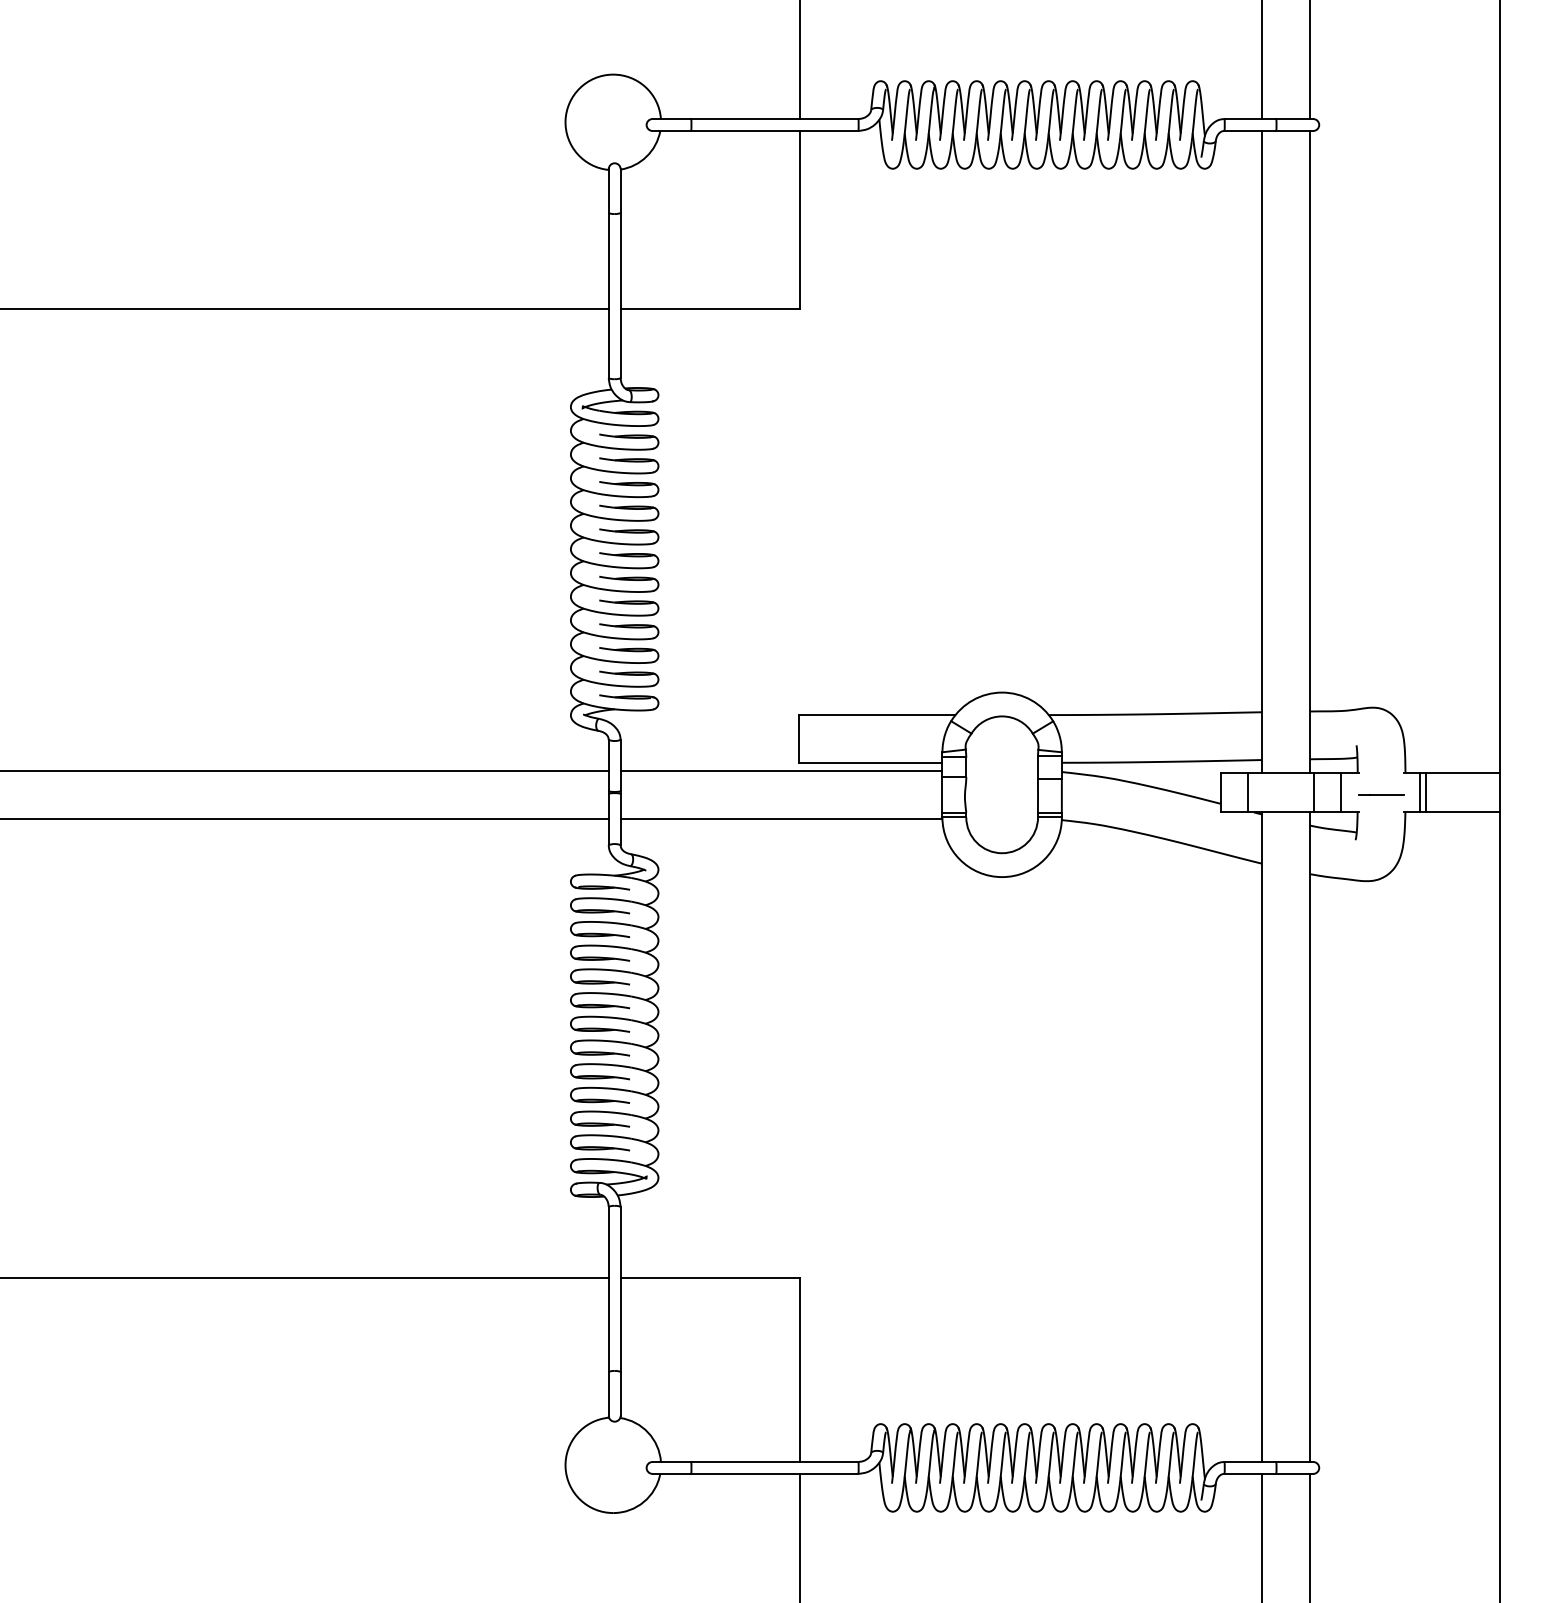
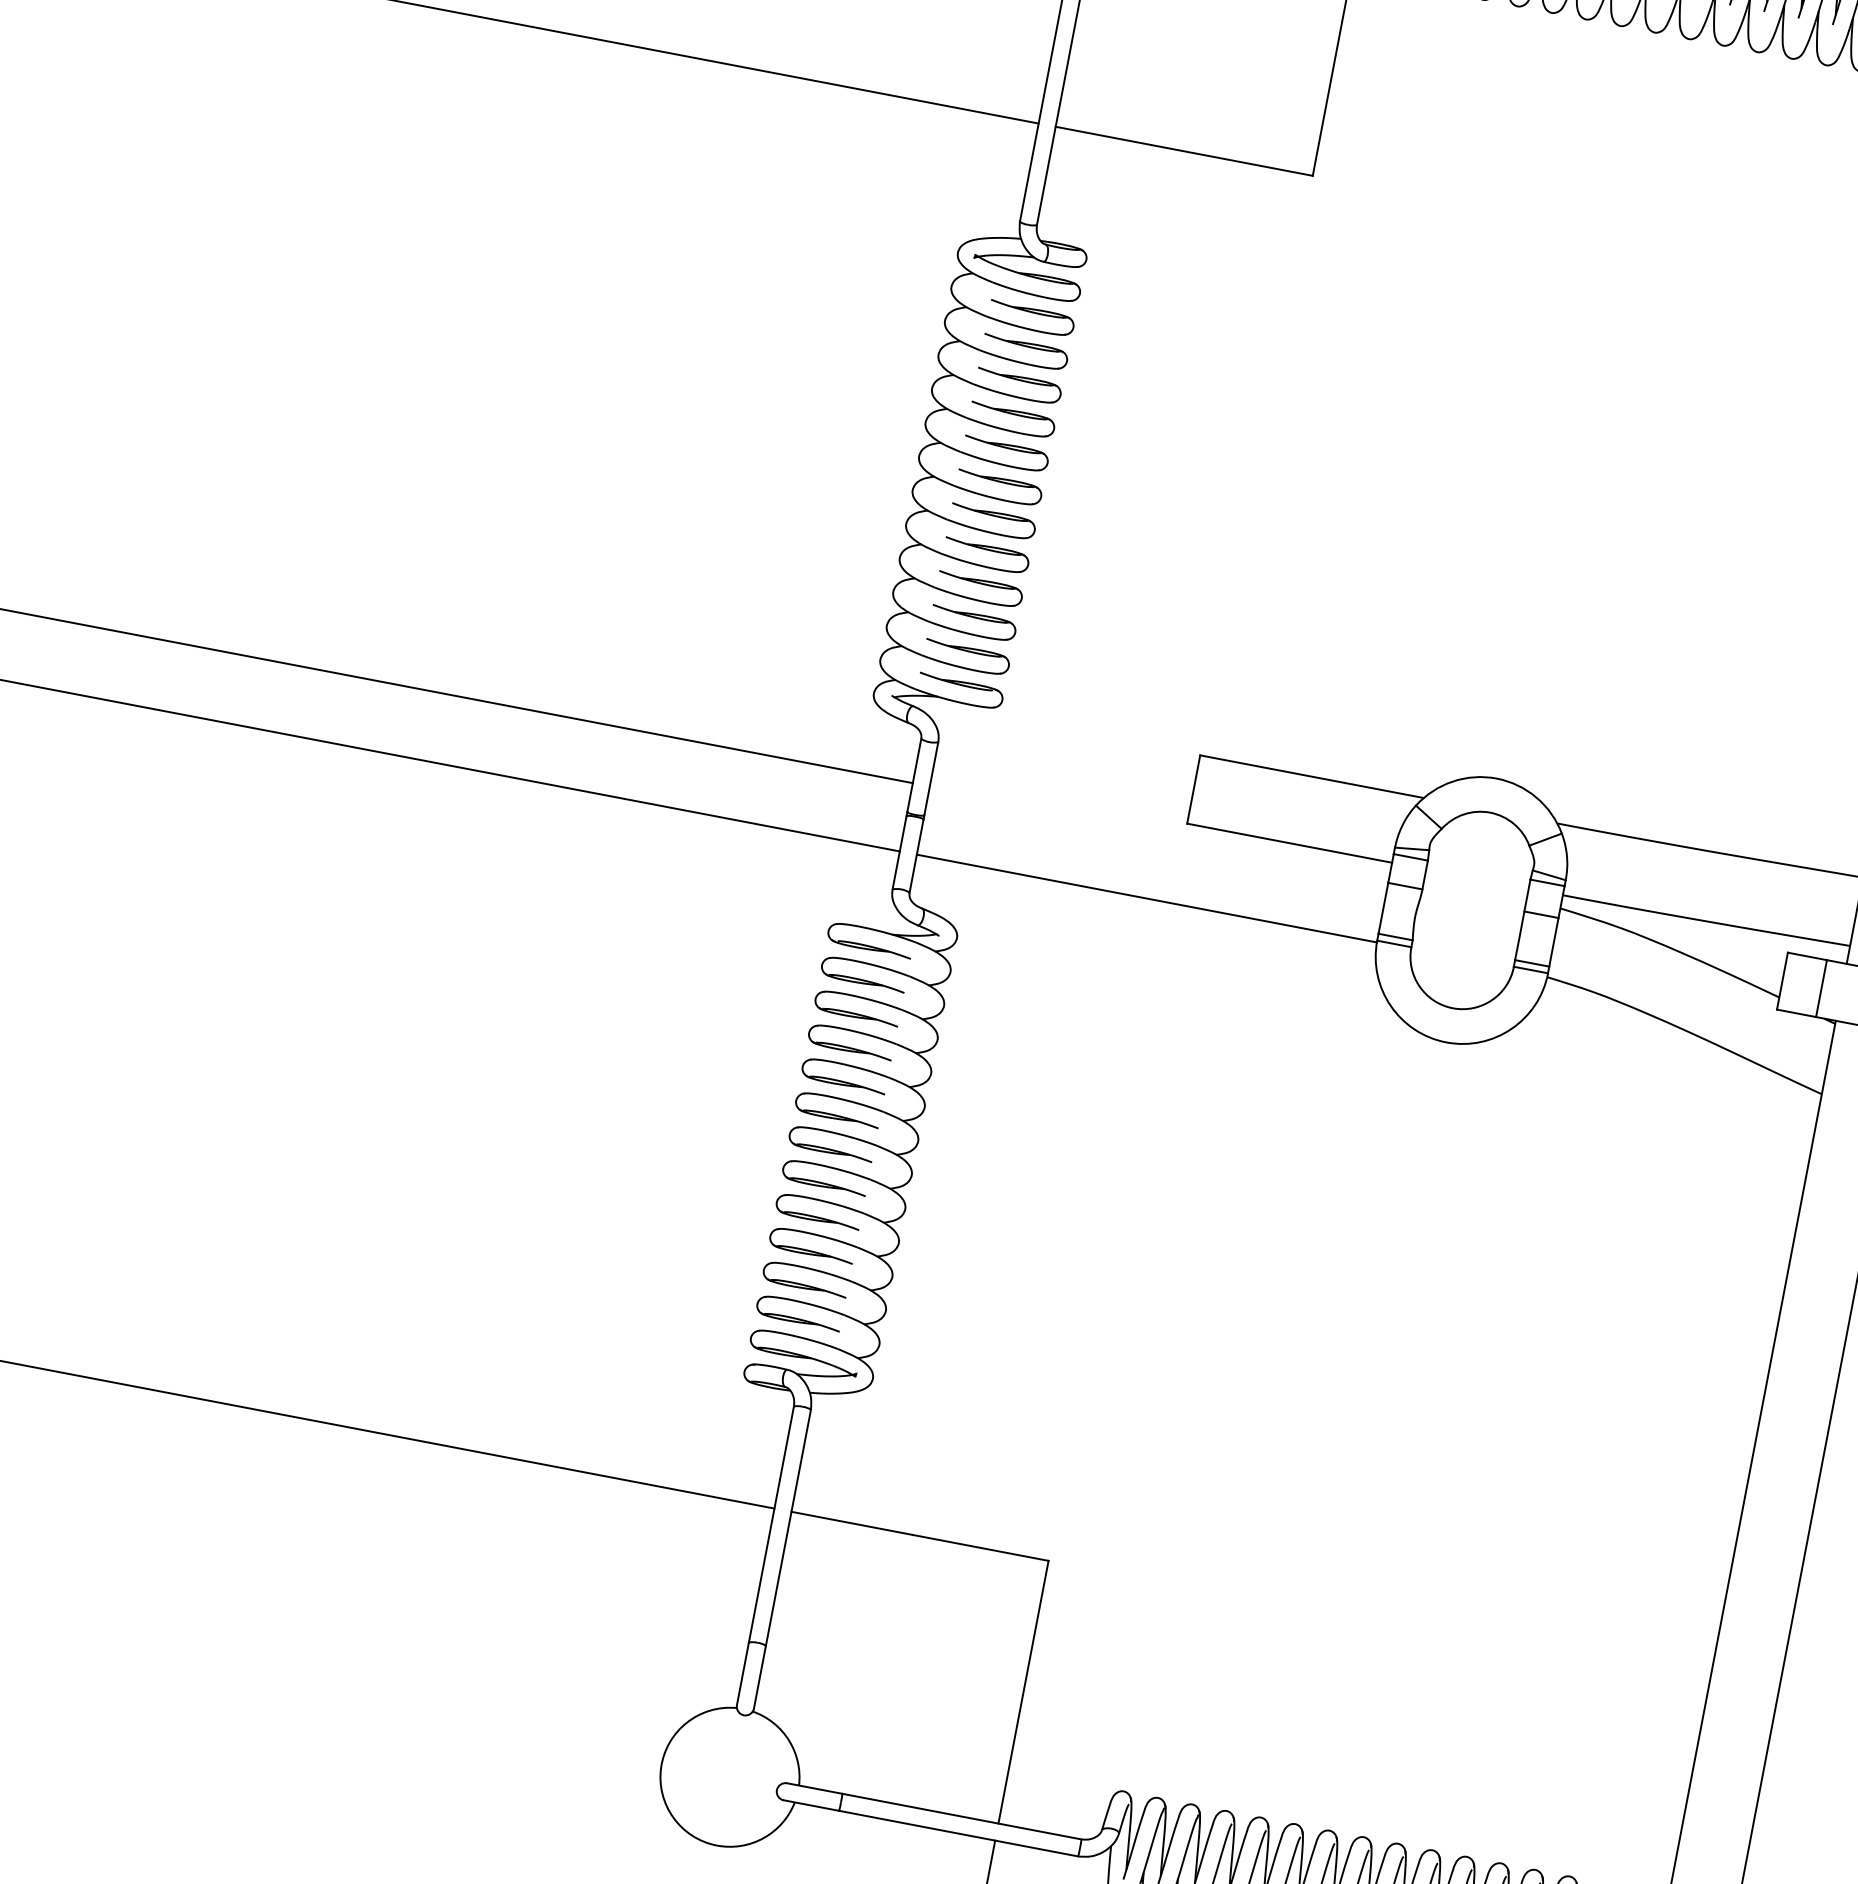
line: (781, 770) -> (1159, 829), removed

